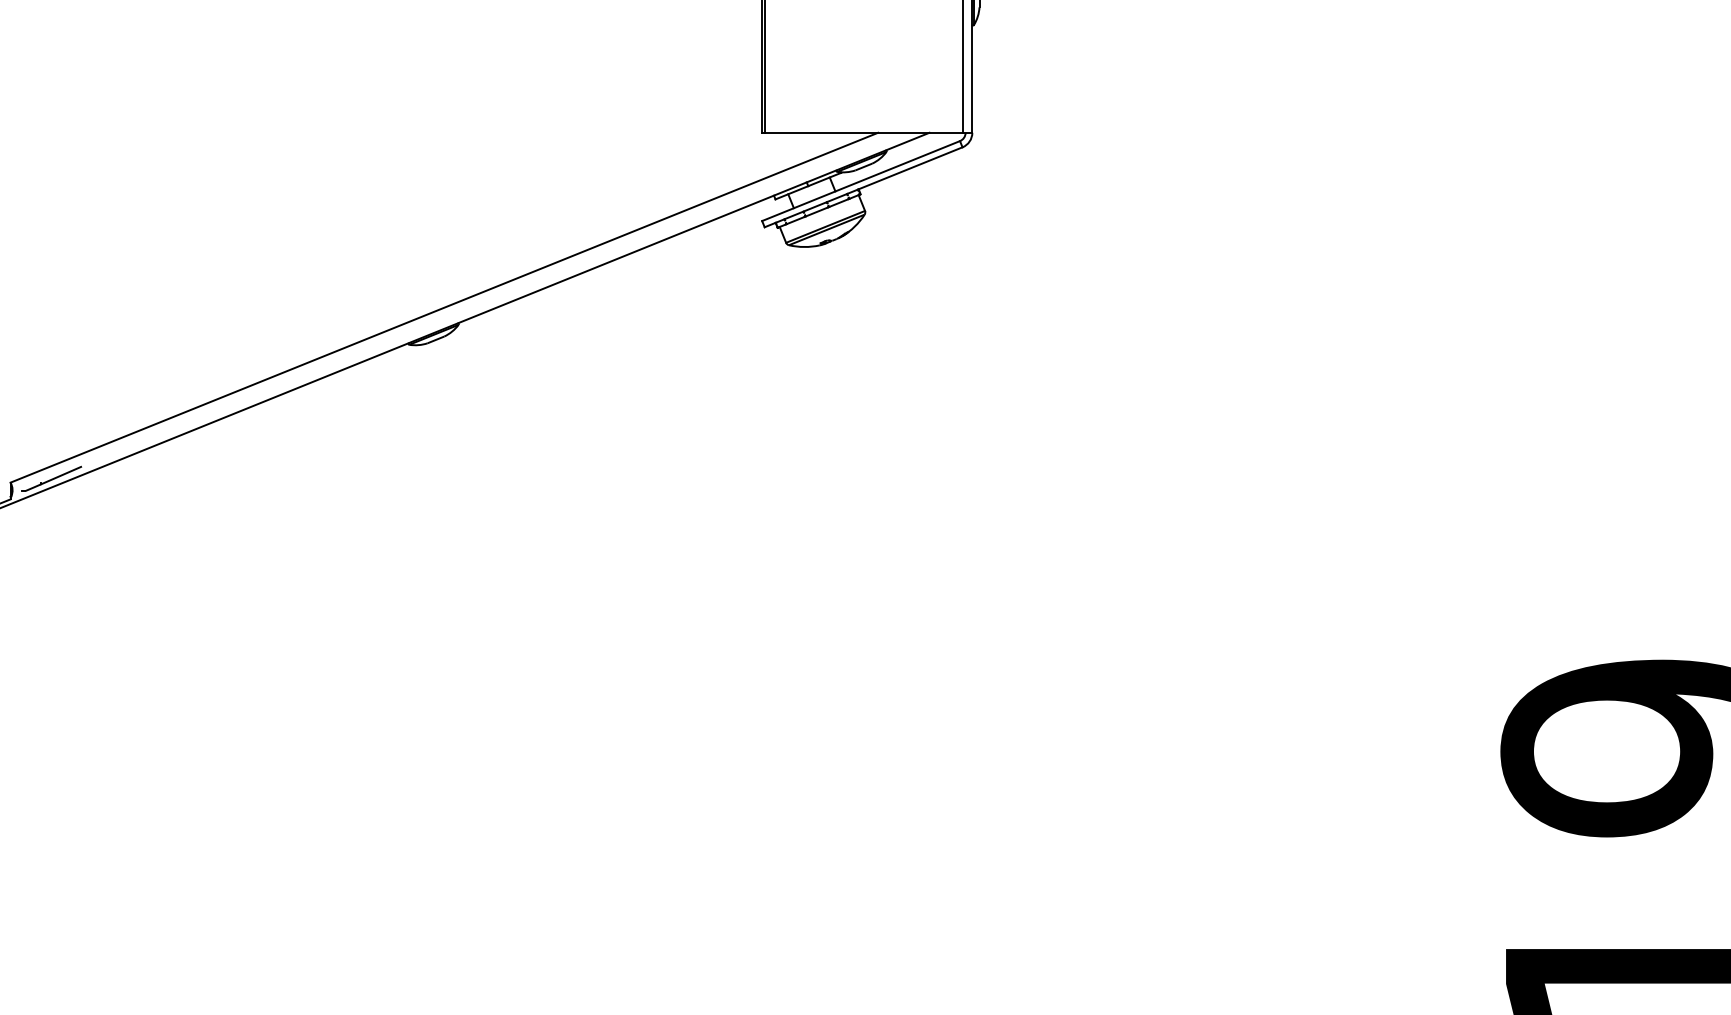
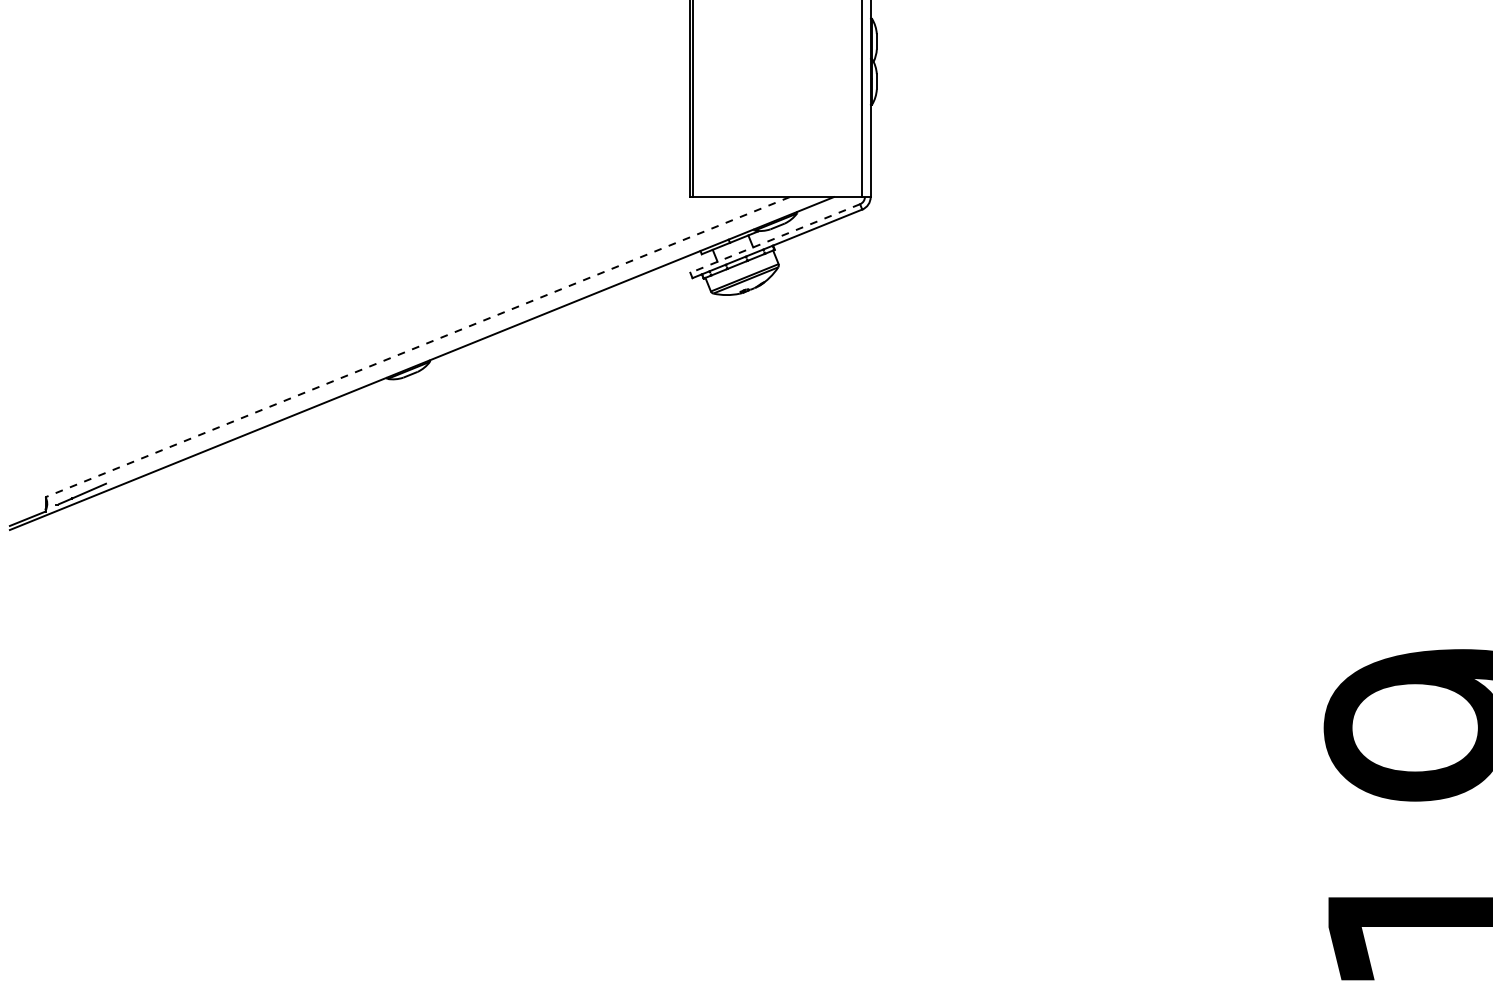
line: (861, 181) -> (775, 238), solid -> dashed
line: (444, 308) -> (417, 347), solid -> dashed

